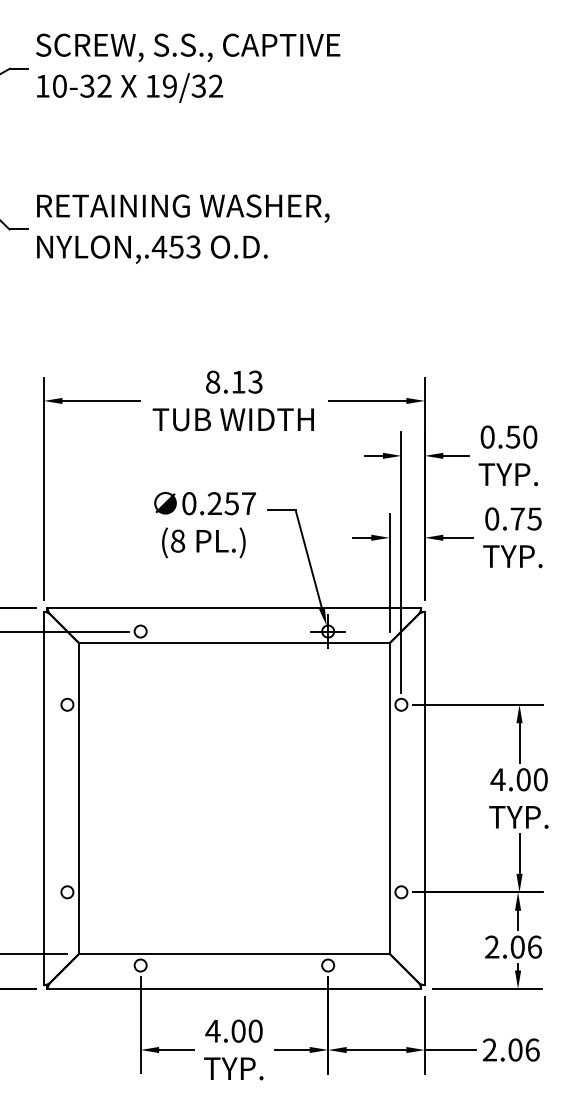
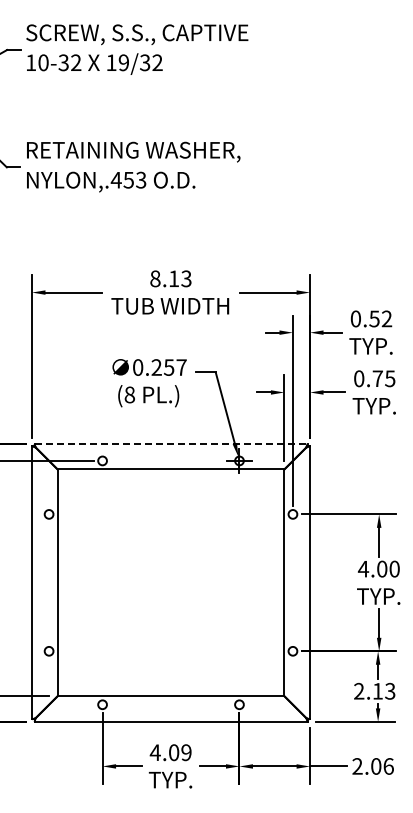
text: (529, 436) -> (386, 318), 0.50 -> 0.52
line: (235, 607) -> (171, 443), solid -> dashed
text: (525, 945) -> (383, 690), 2.06 -> 2.13
text: (255, 1030) -> (186, 752), 4.00 -> 4.09

